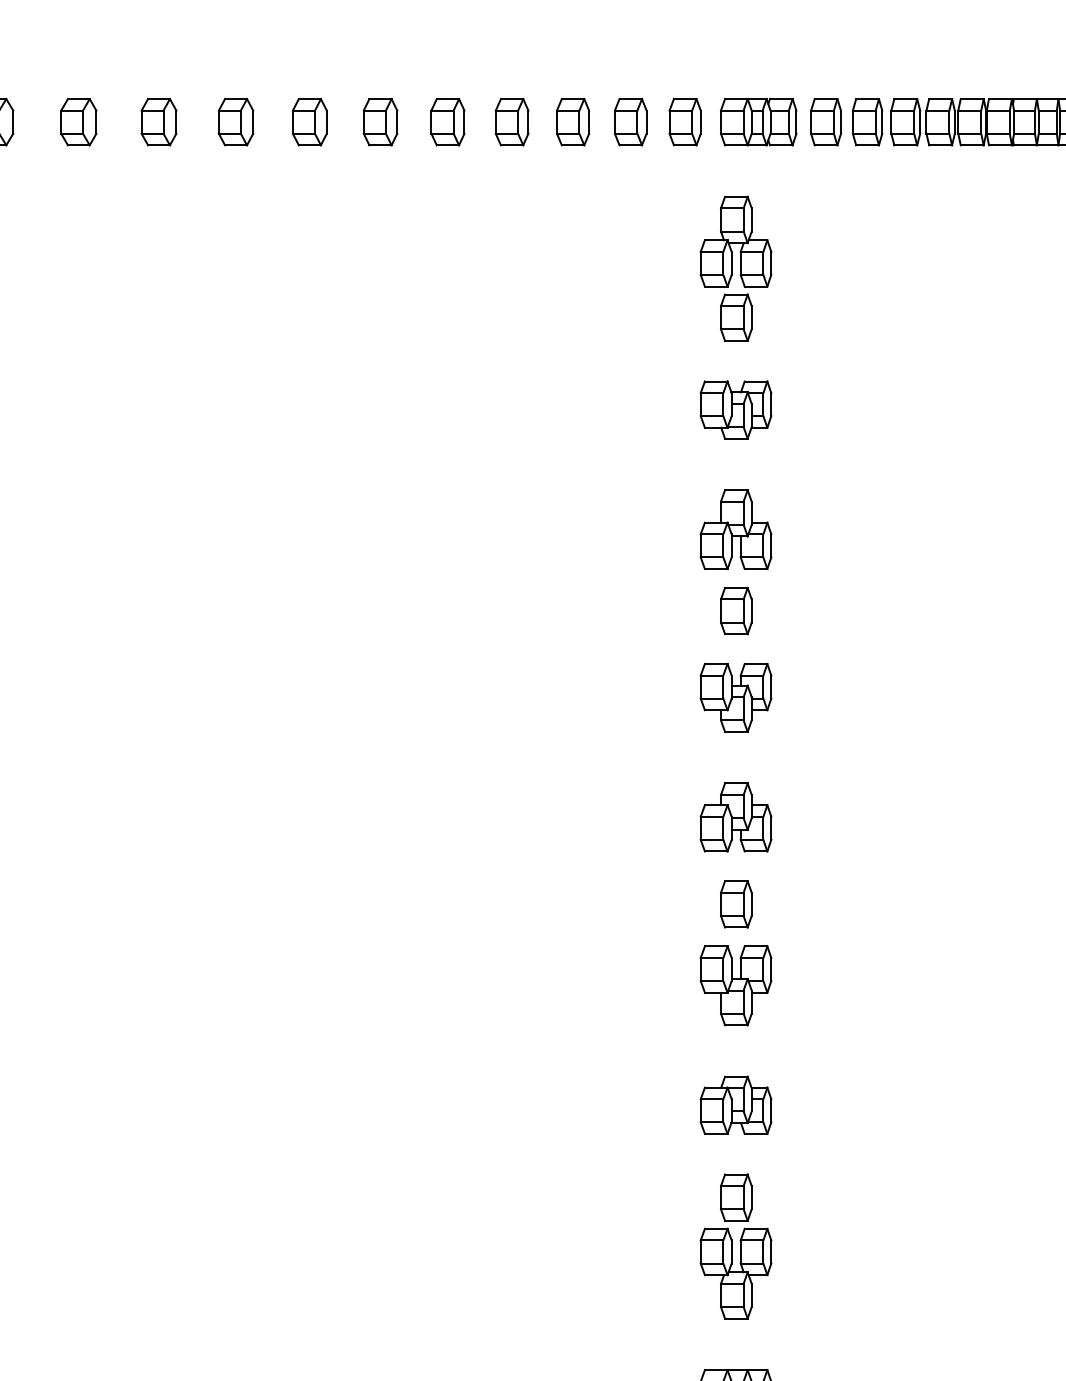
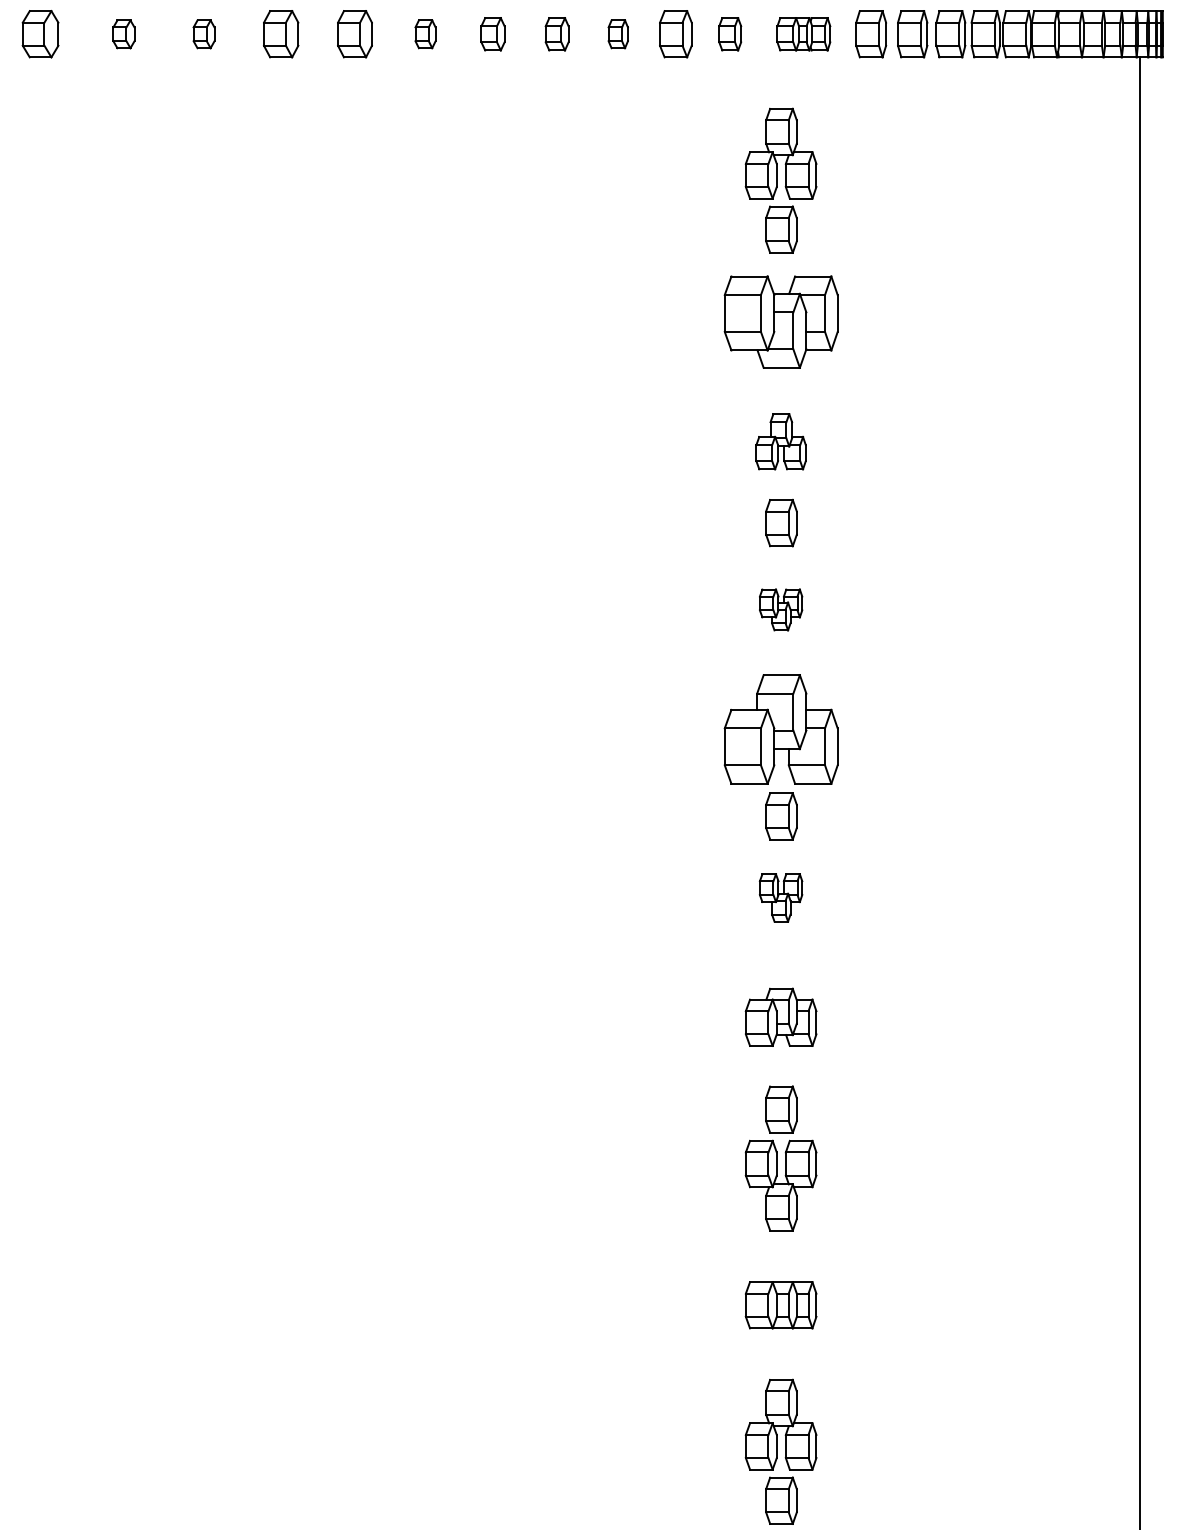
part: (78, 122) -> (123, 34), size x0.6
part: (158, 122) -> (203, 34), size x0.6
part: (380, 122) -> (425, 34), size x0.6
part: (447, 122) -> (492, 34), size x0.7
part: (511, 122) -> (556, 34), size x0.7
part: (573, 122) -> (618, 34), size x0.6
part: (684, 122) -> (729, 34), size x0.7
part: (758, 122) -> (803, 34), size x0.7
part: (735, 409) -> (780, 321), size x1.6
part: (735, 529) -> (780, 441), size x0.7
part: (735, 697) -> (780, 609), size x0.6
part: (735, 817) -> (780, 729), size x1.6
part: (735, 985) -> (780, 897), size x0.6

